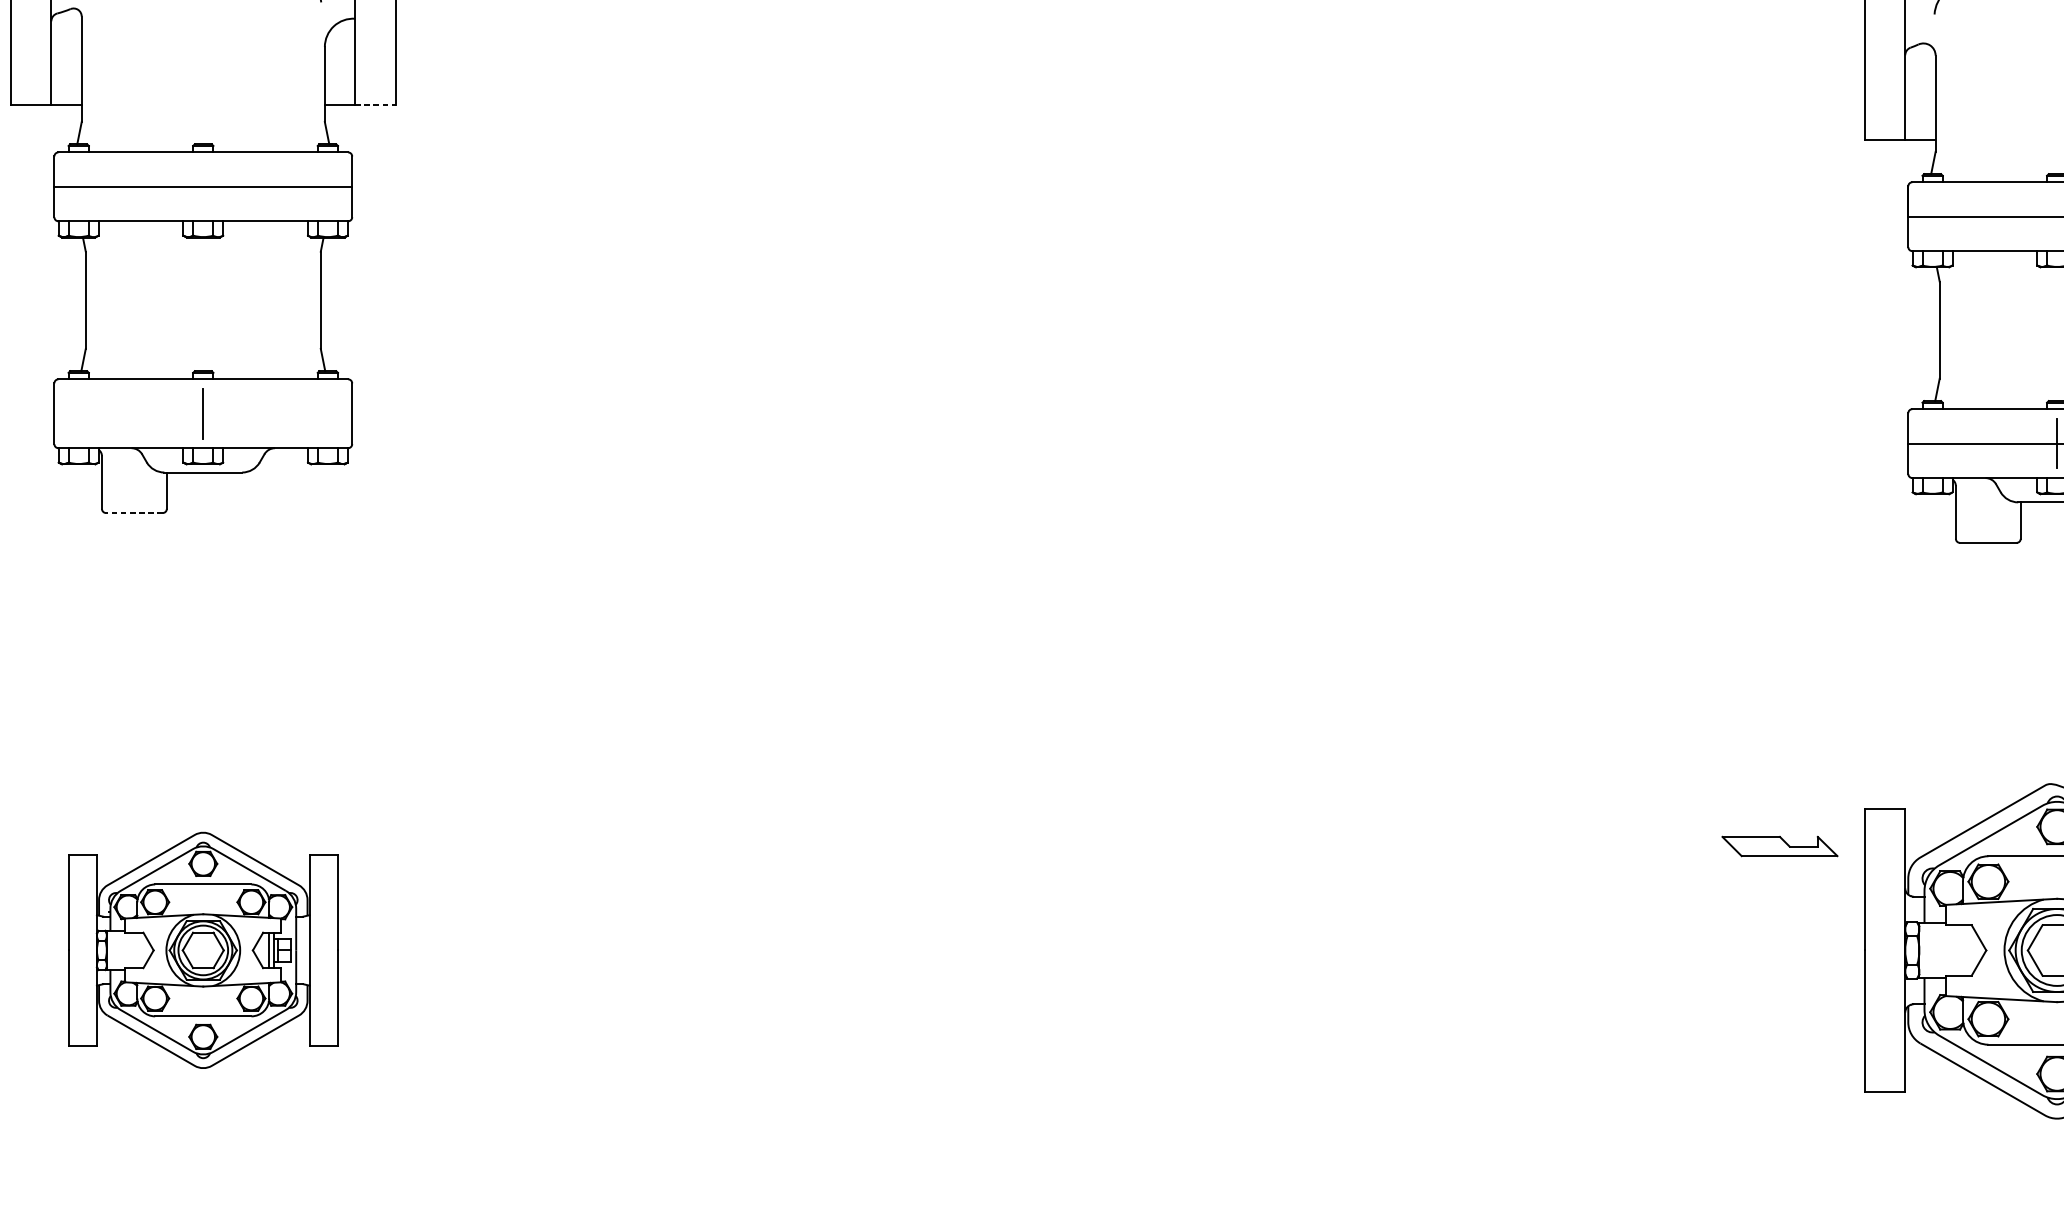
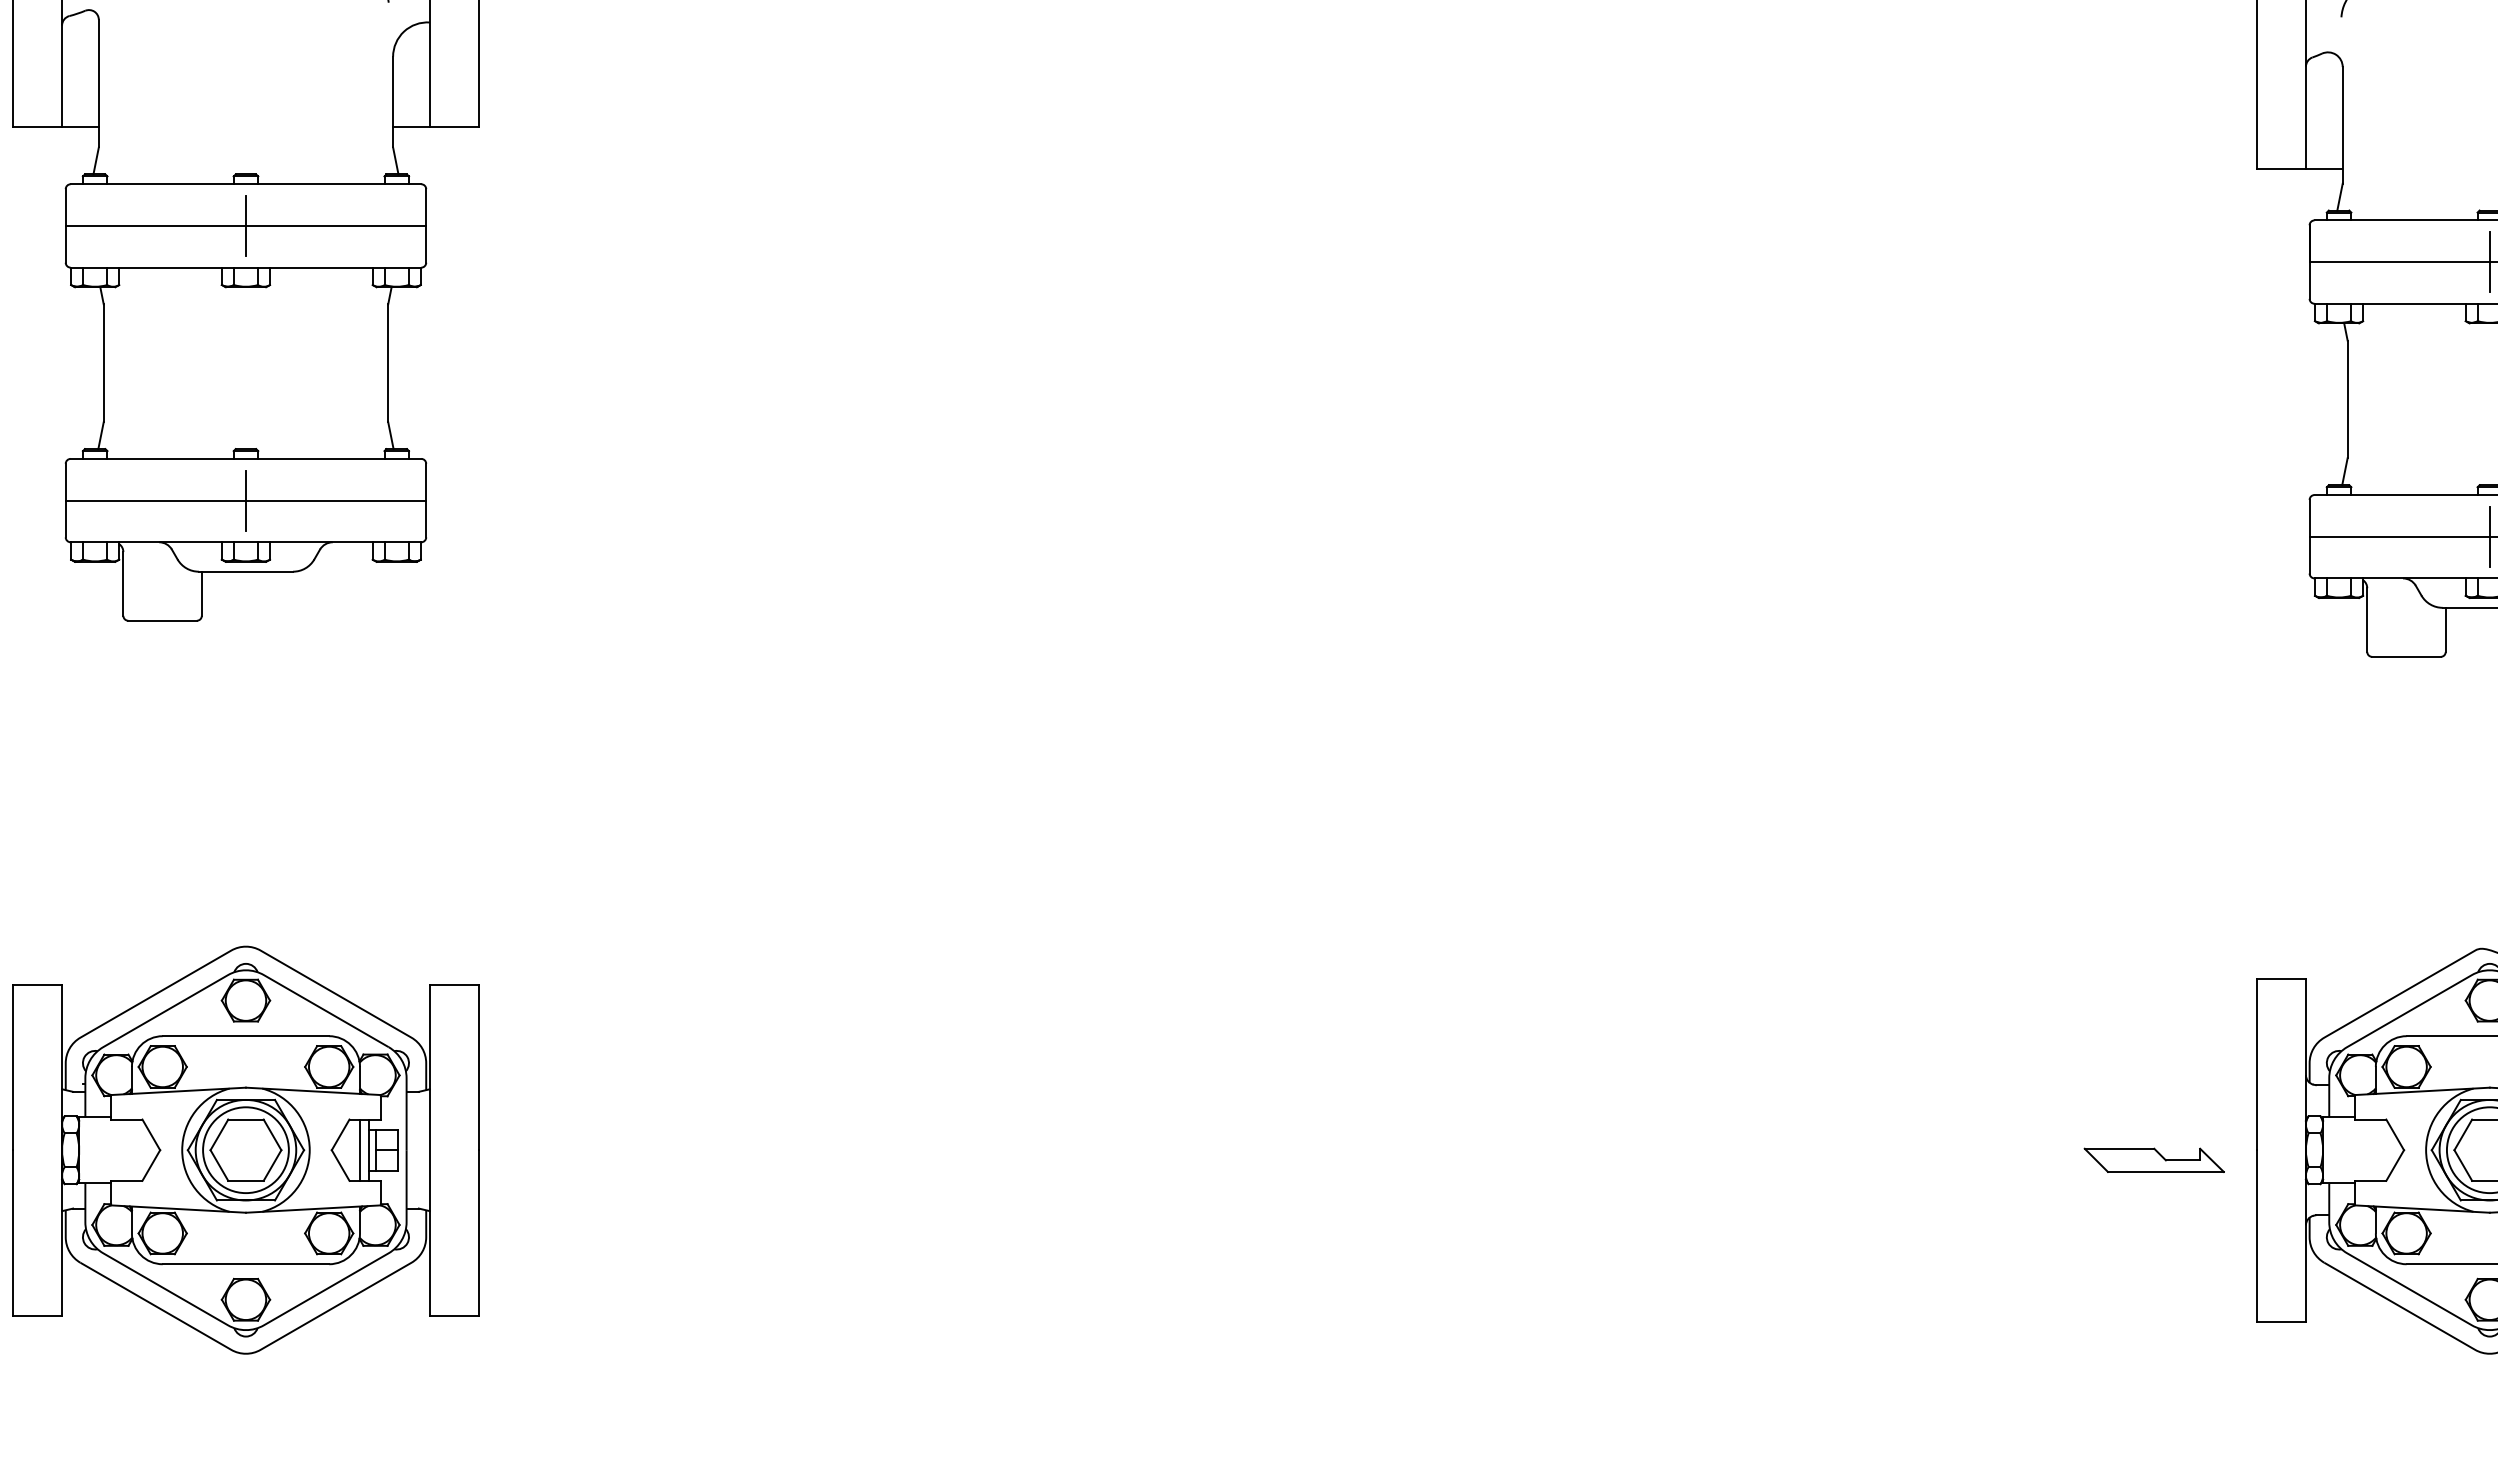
line: (375, 104) -> (454, 126), dashed -> solid
line: (202, 186) -> (245, 225), added
line: (2056, 217) -> (2489, 262), added
line: (202, 413) -> (245, 500), added
line: (134, 512) -> (162, 620), dashed -> solid
part: (1779, 845) -> (2153, 1159), moved
part: (202, 949) -> (245, 1149), size x1.43

